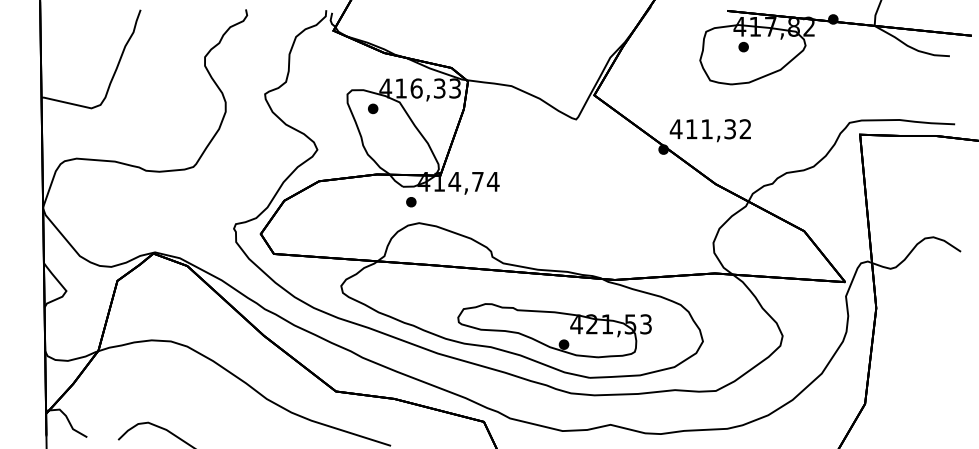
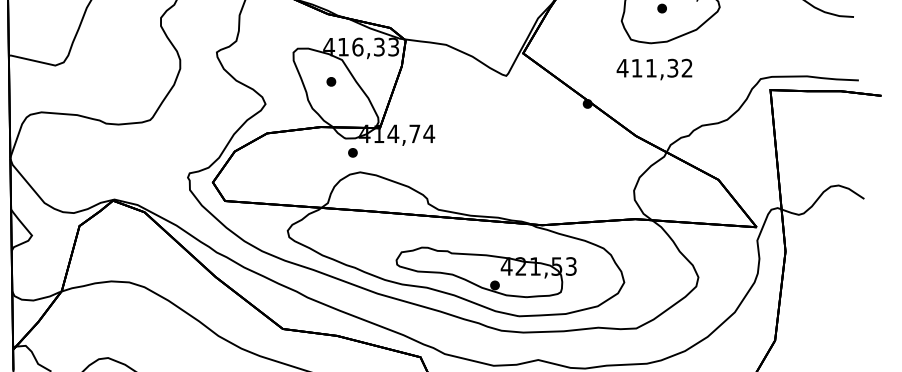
part: (373, 108) -> (331, 81), moved
text: (709, 130) -> (653, 69), moved

